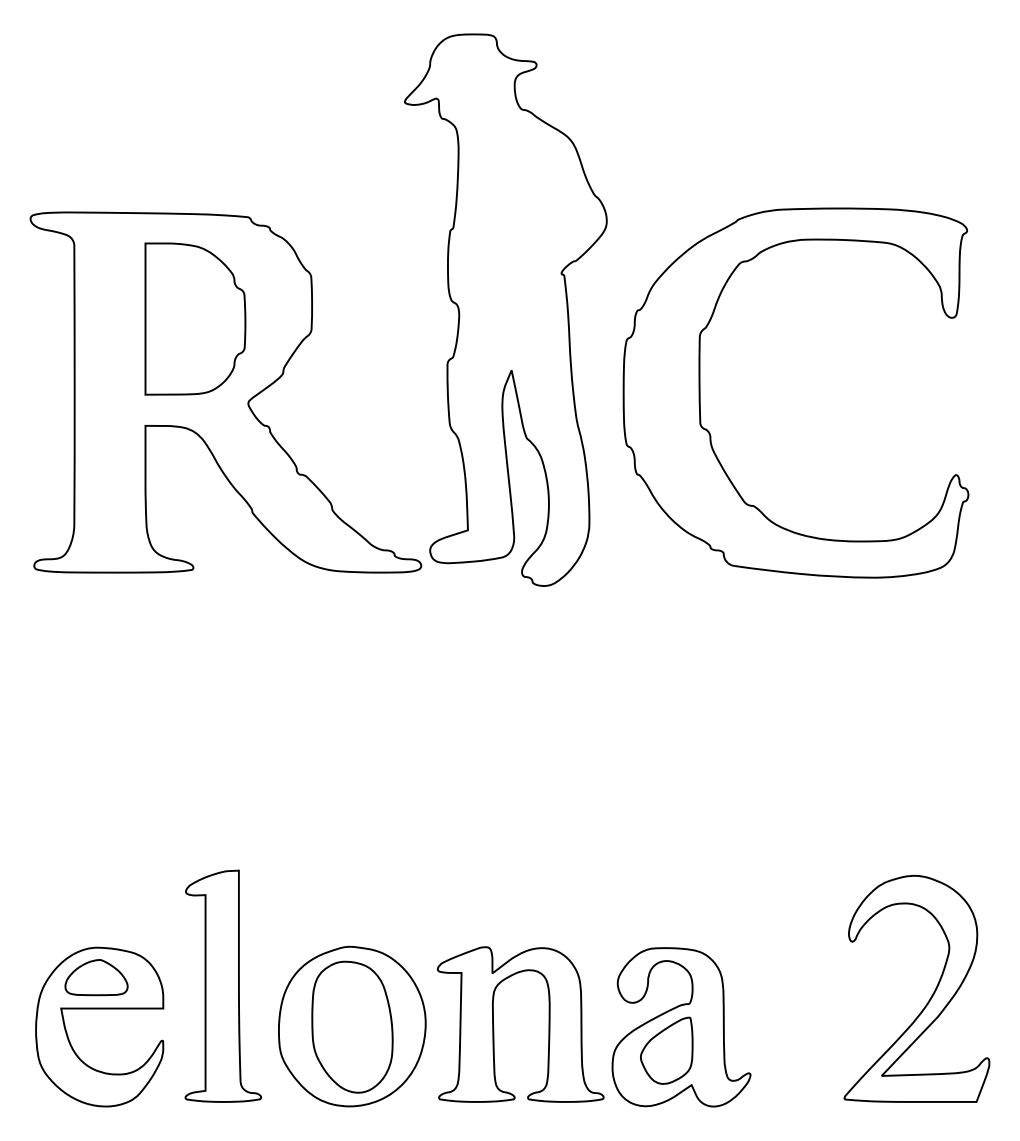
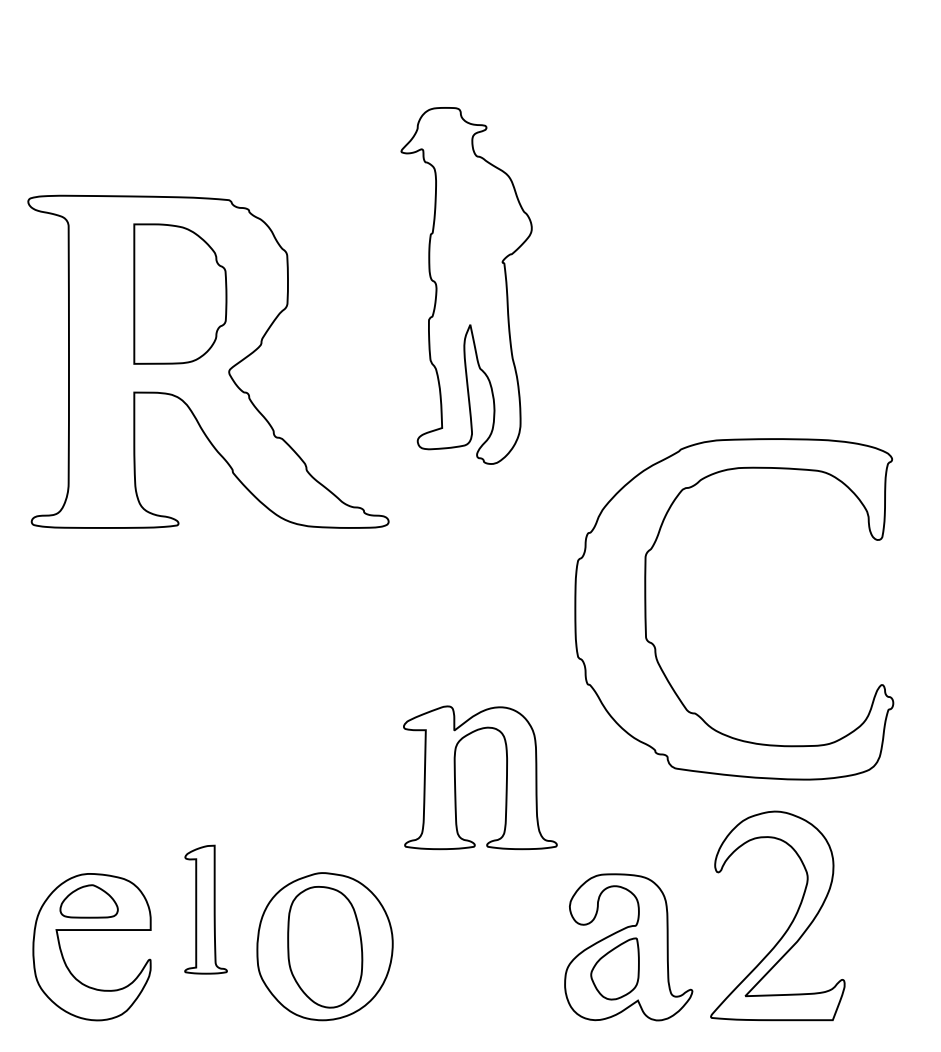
part: (505, 309) -> (466, 285), size x0.7
part: (711, 435) -> (656, 648), moved
part: (222, 986) -> (205, 909), size x0.6
part: (929, 998) -> (789, 924), moved
part: (493, 1024) -> (455, 777), moved

